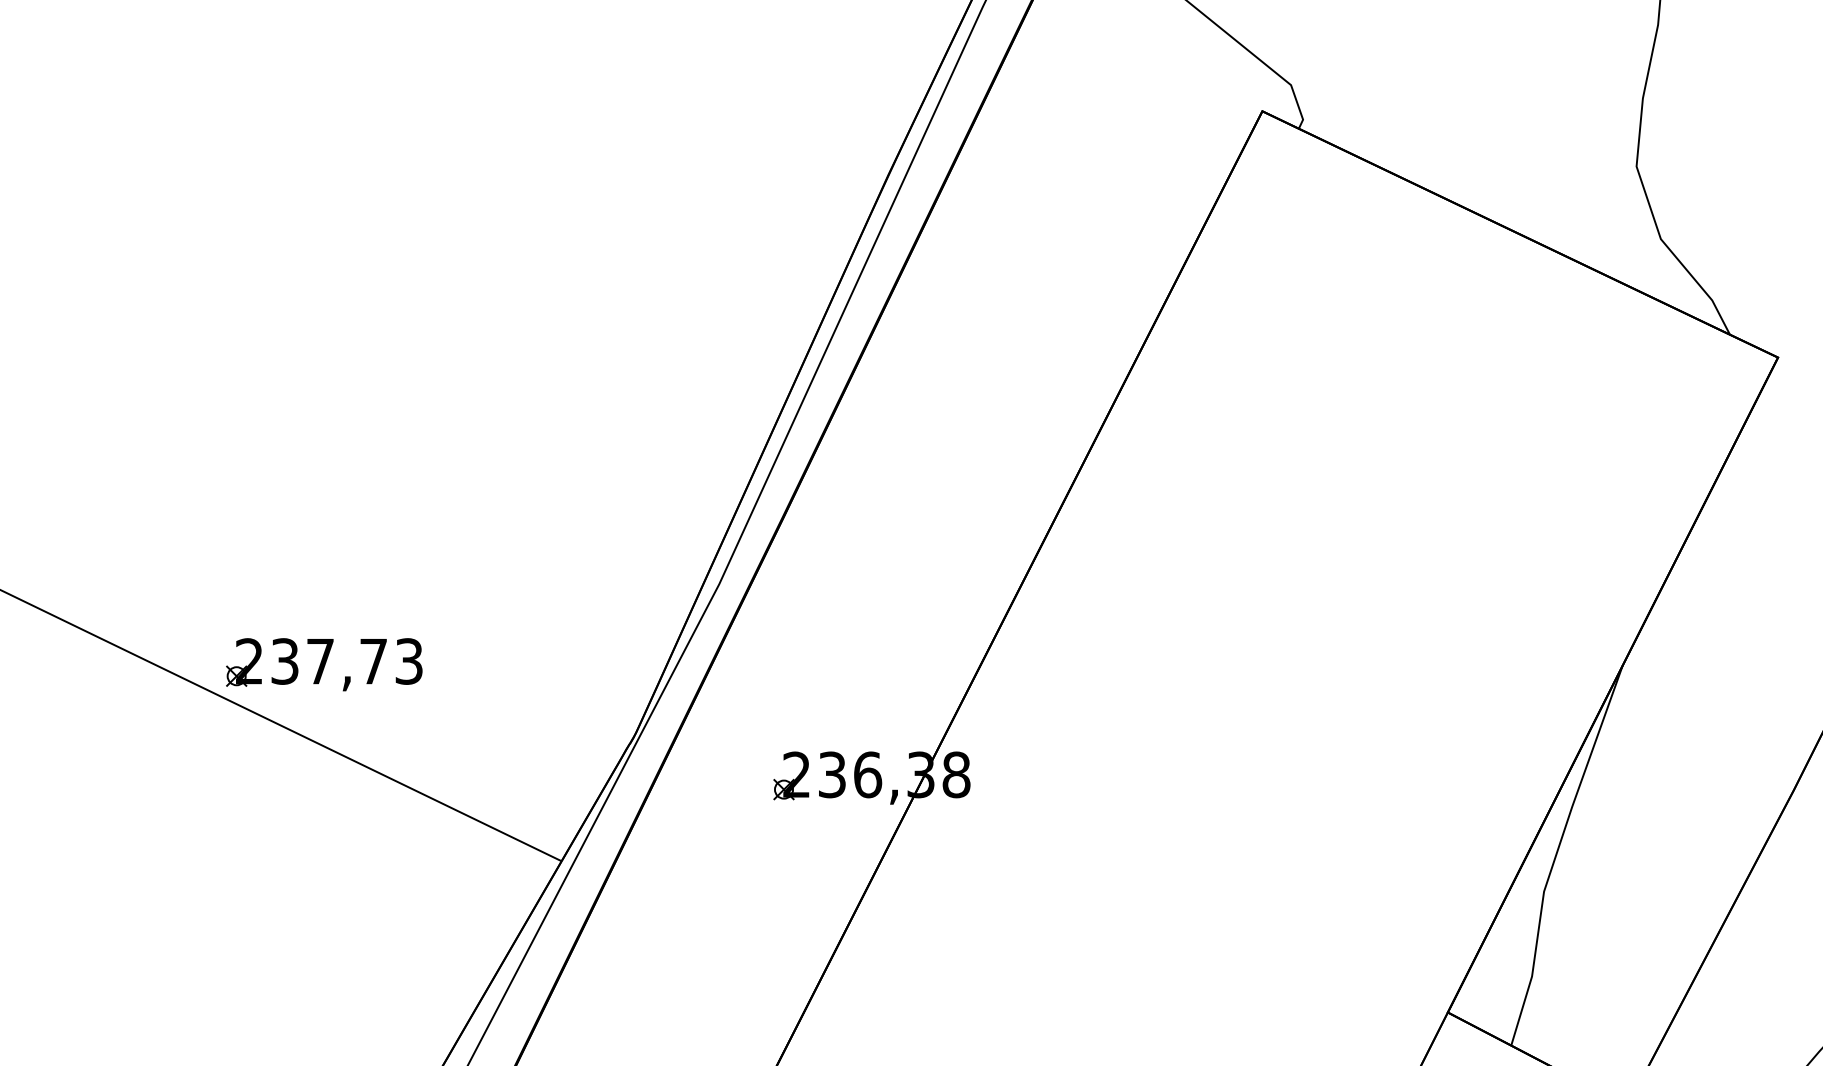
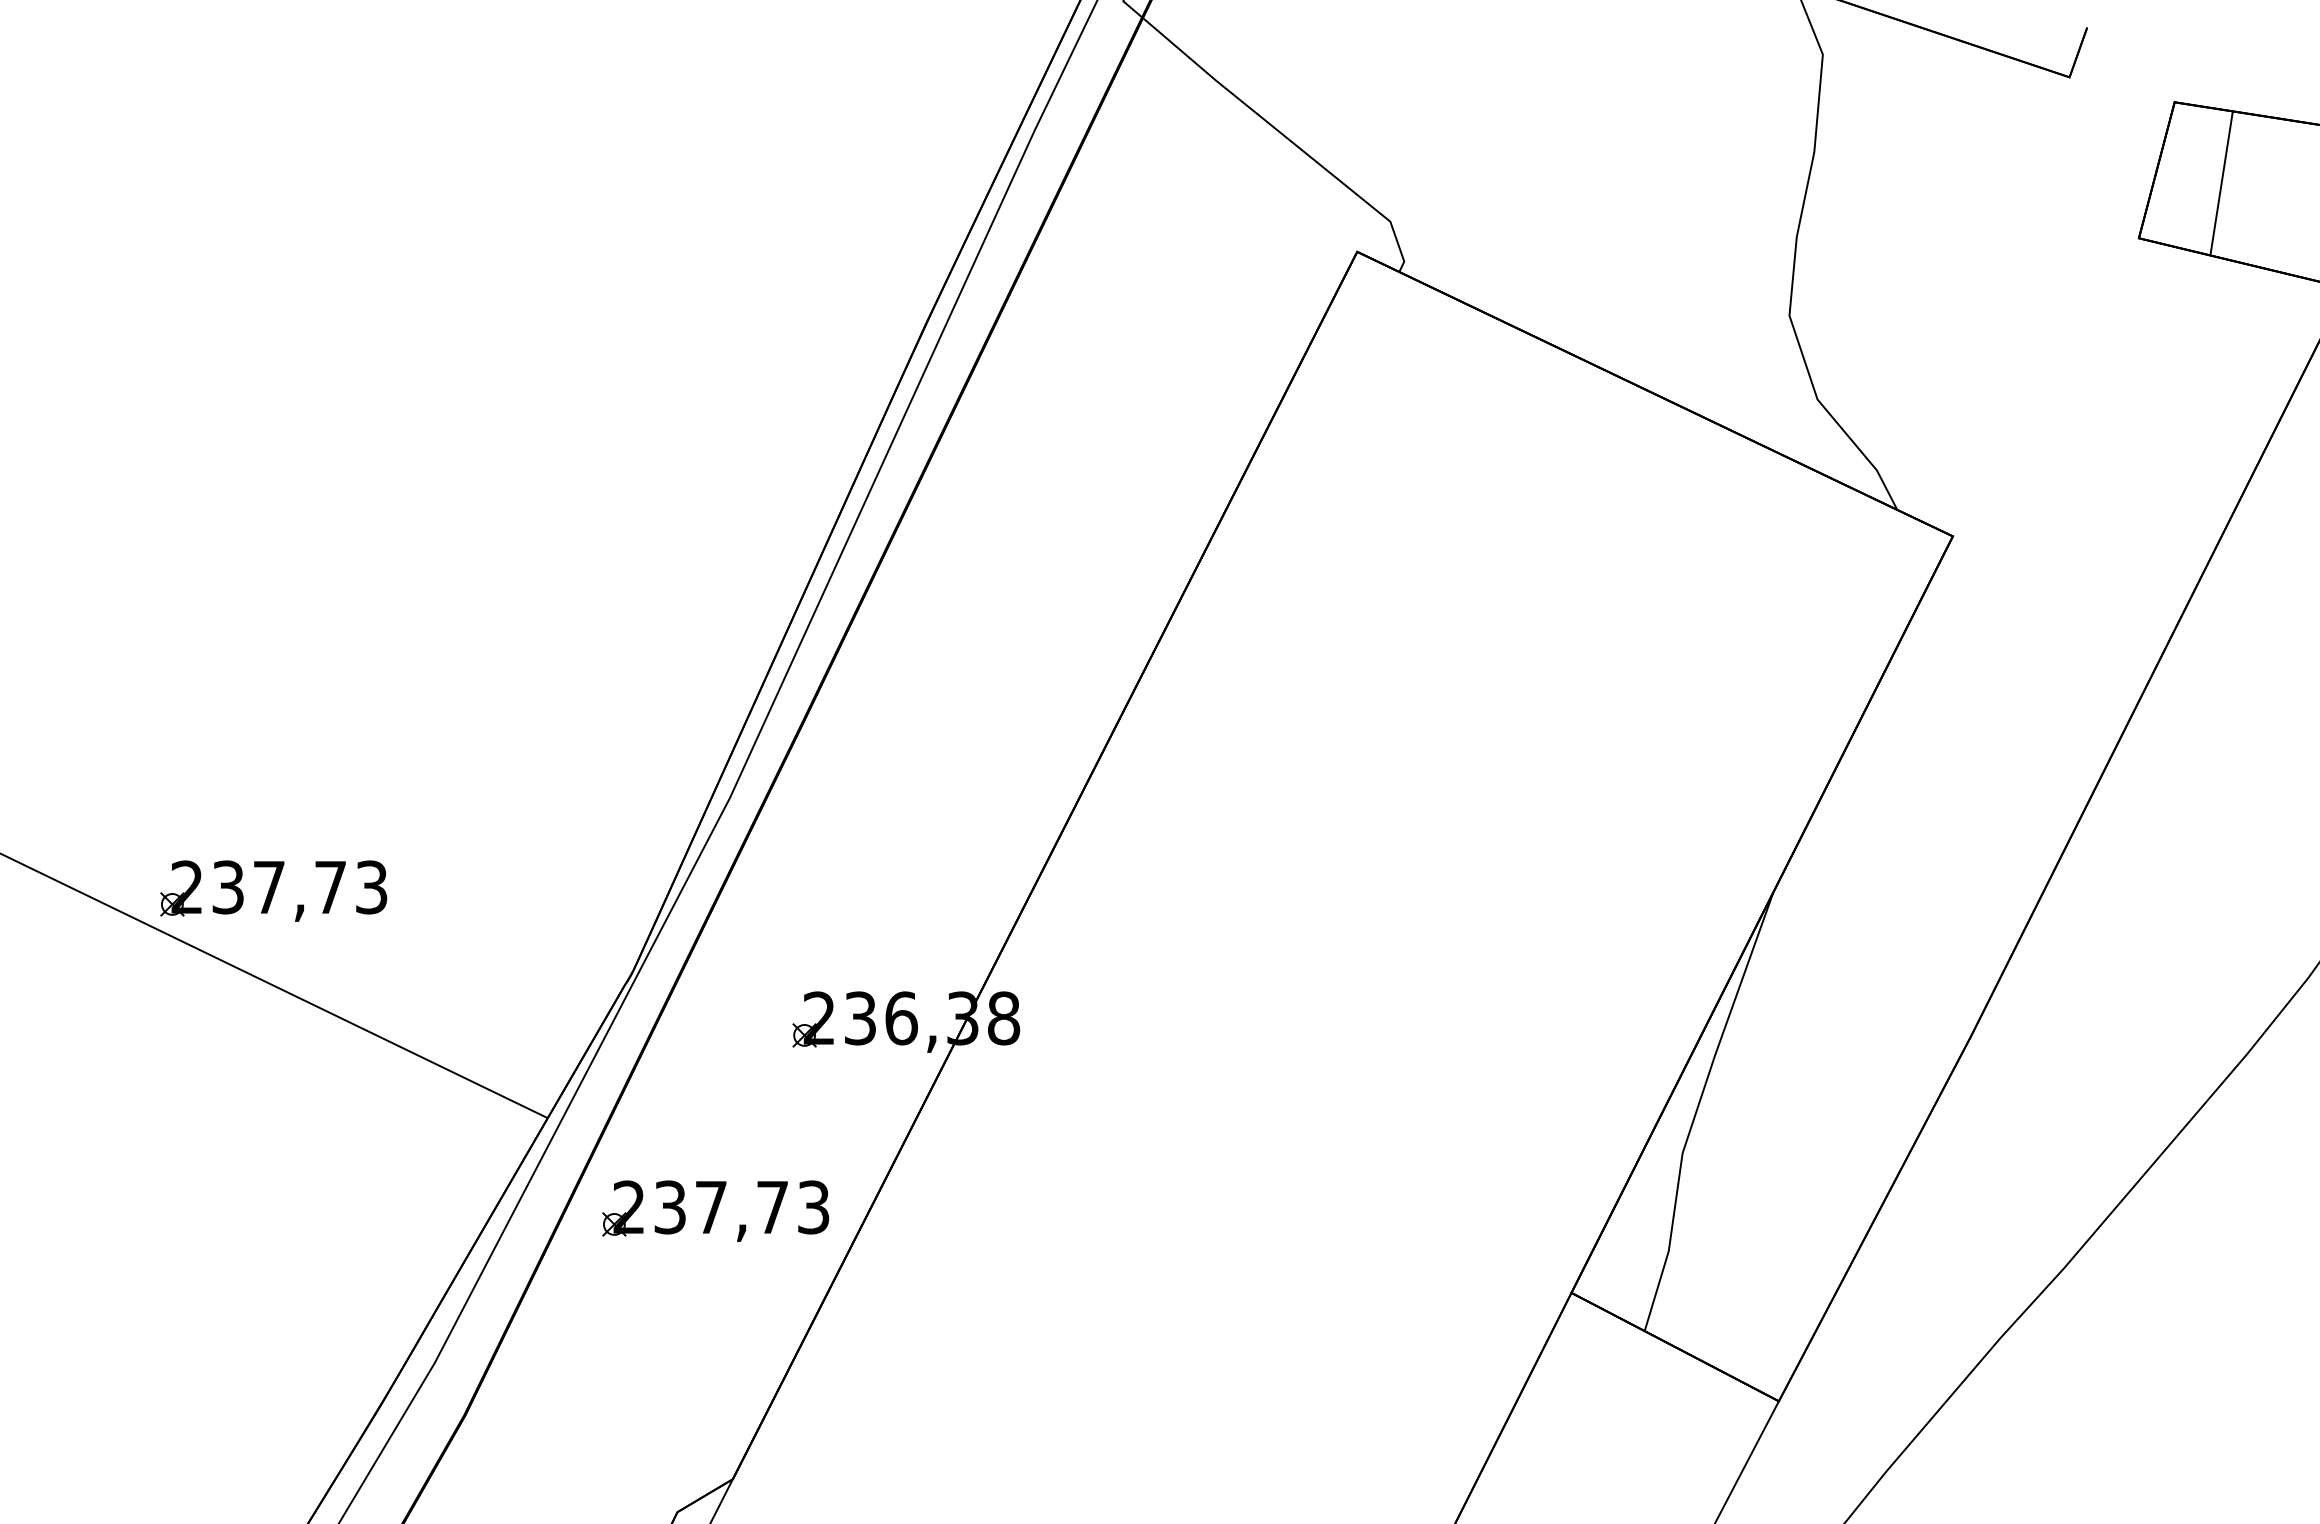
part: (706, 941) -> (715, 1210), added

